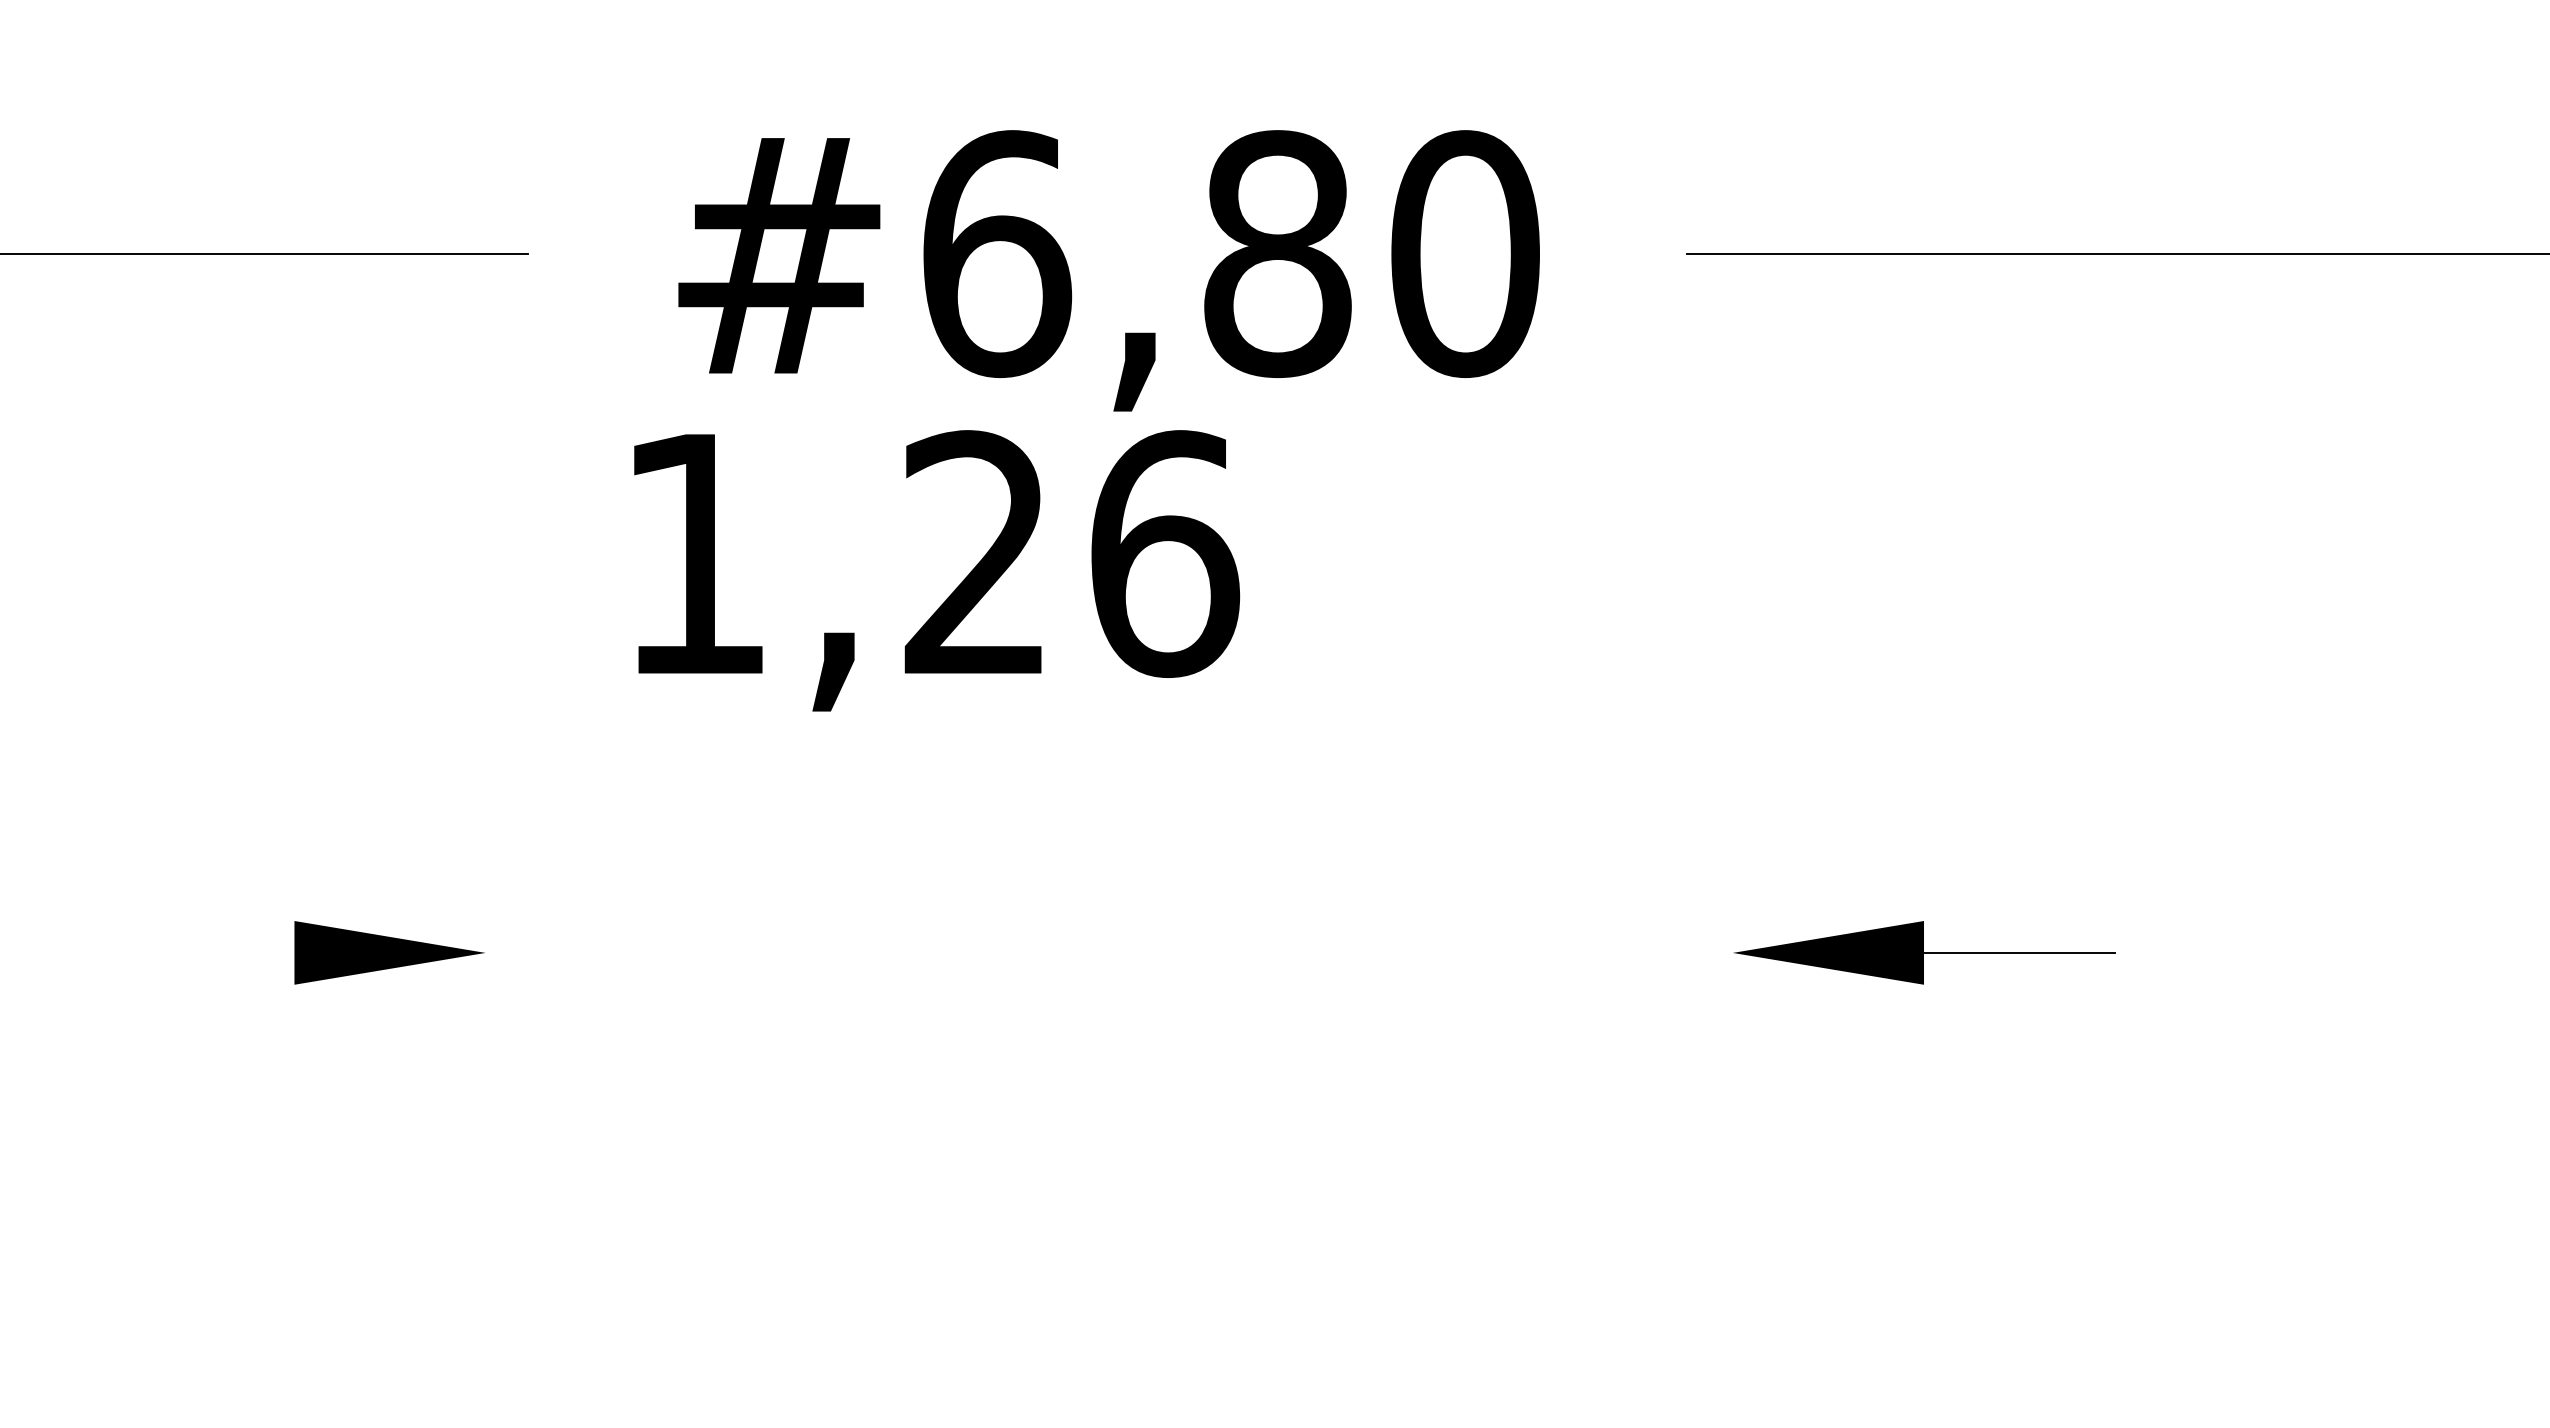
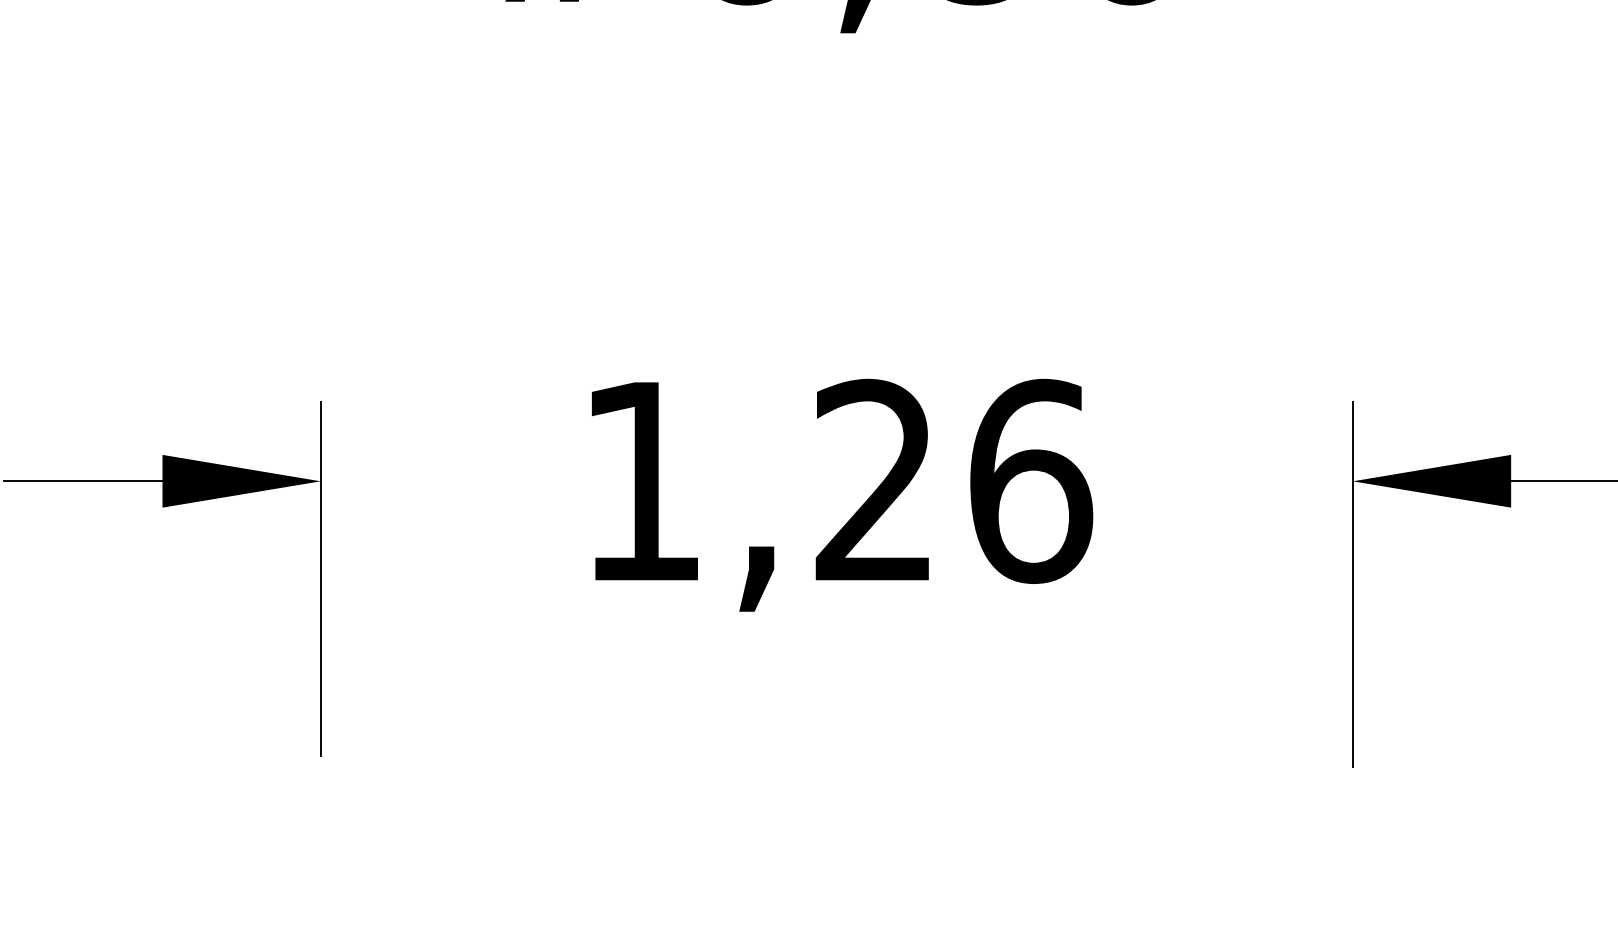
text: (937, 570) -> (842, 495), moved
line: (198, 952) -> (83, 480), added
line: (485, 1070) -> (320, 578), added
line: (1732, 1077) -> (1352, 584), added

